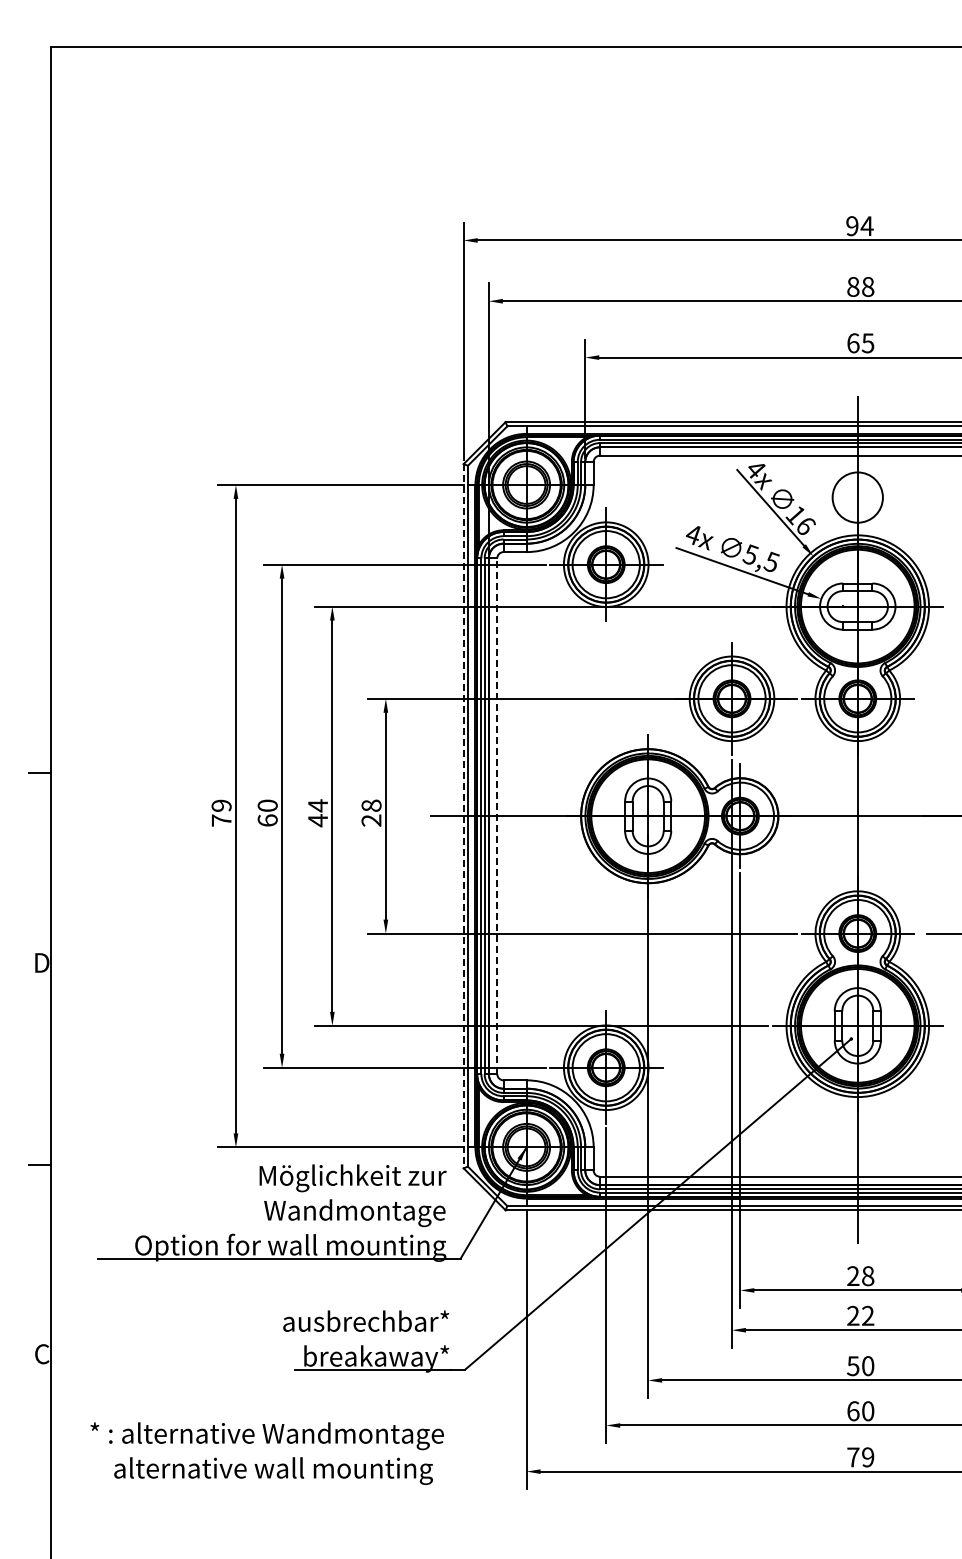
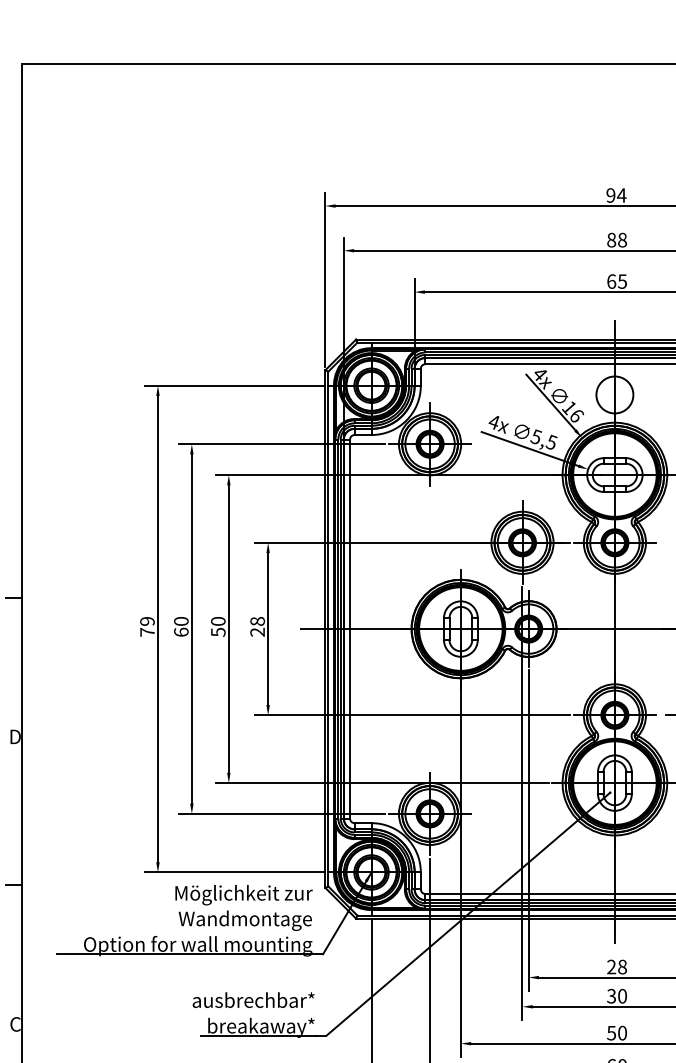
text: (318, 813) -> (218, 627), 44 -> 50
line: (463, 816) -> (325, 629), dashed -> solid
line: (497, 816) -> (350, 629), dashed -> solid
text: (860, 1315) -> (616, 995), 22 -> 30

